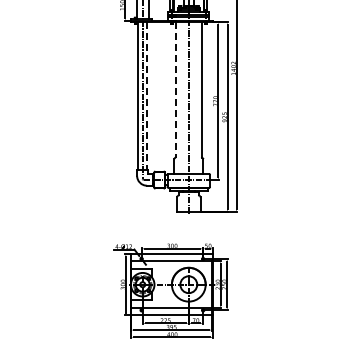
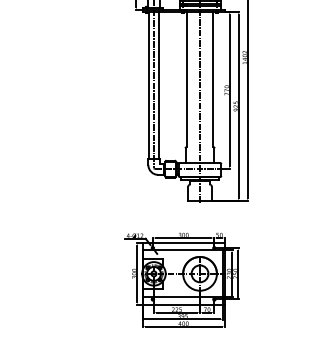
line: (175, 90) -> (186, 79), dashed -> solid
line: (147, 96) -> (158, 85), dashed -> solid

